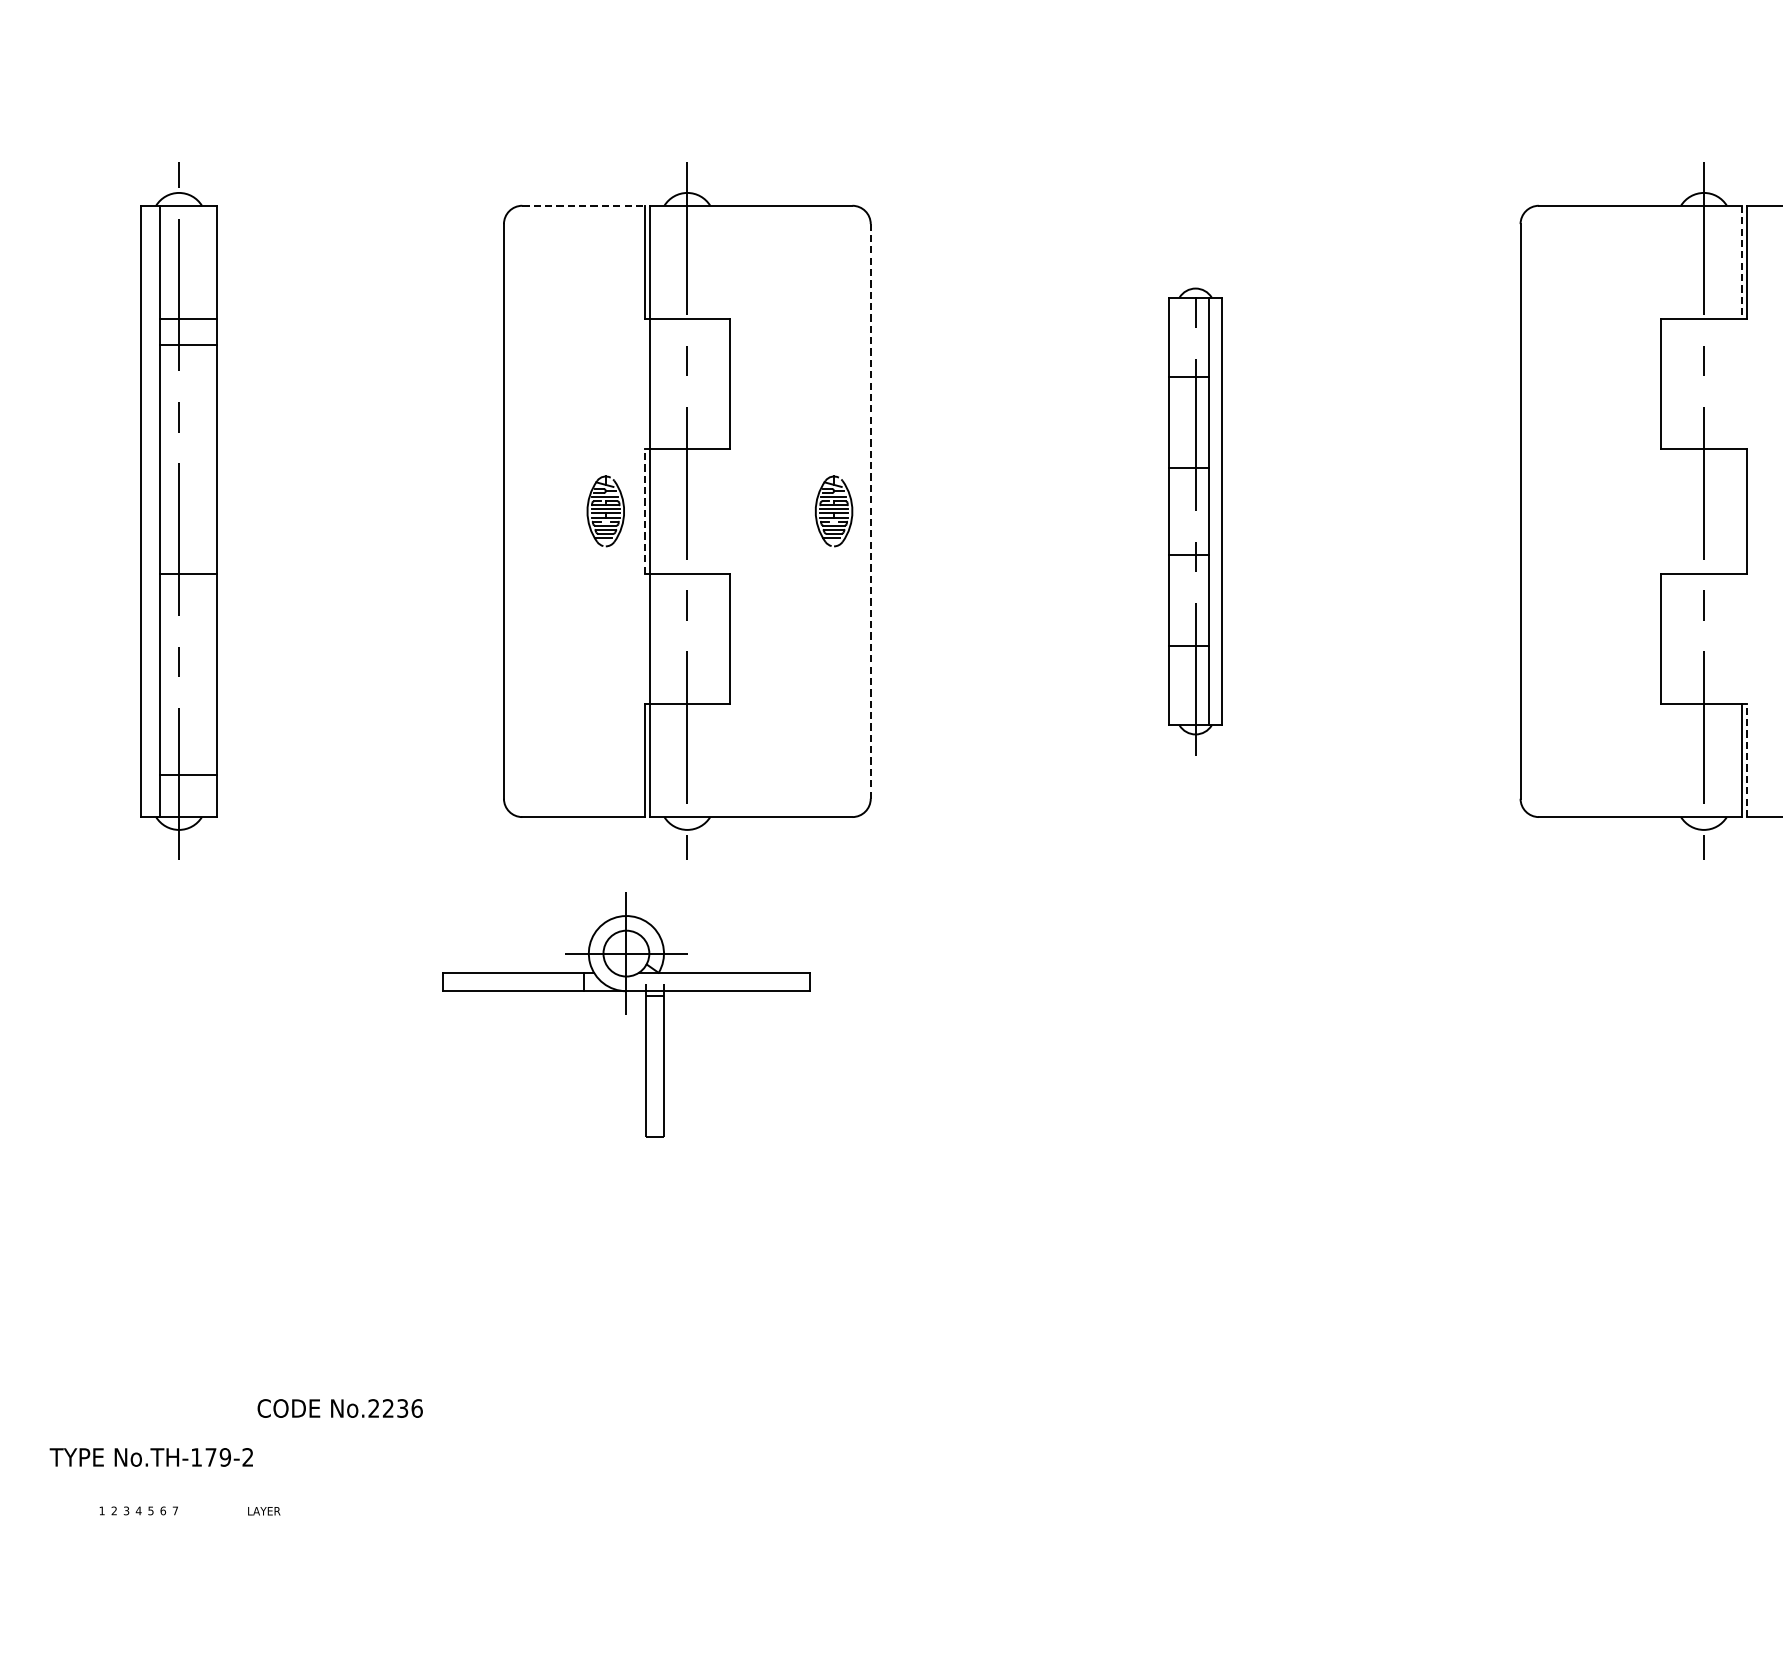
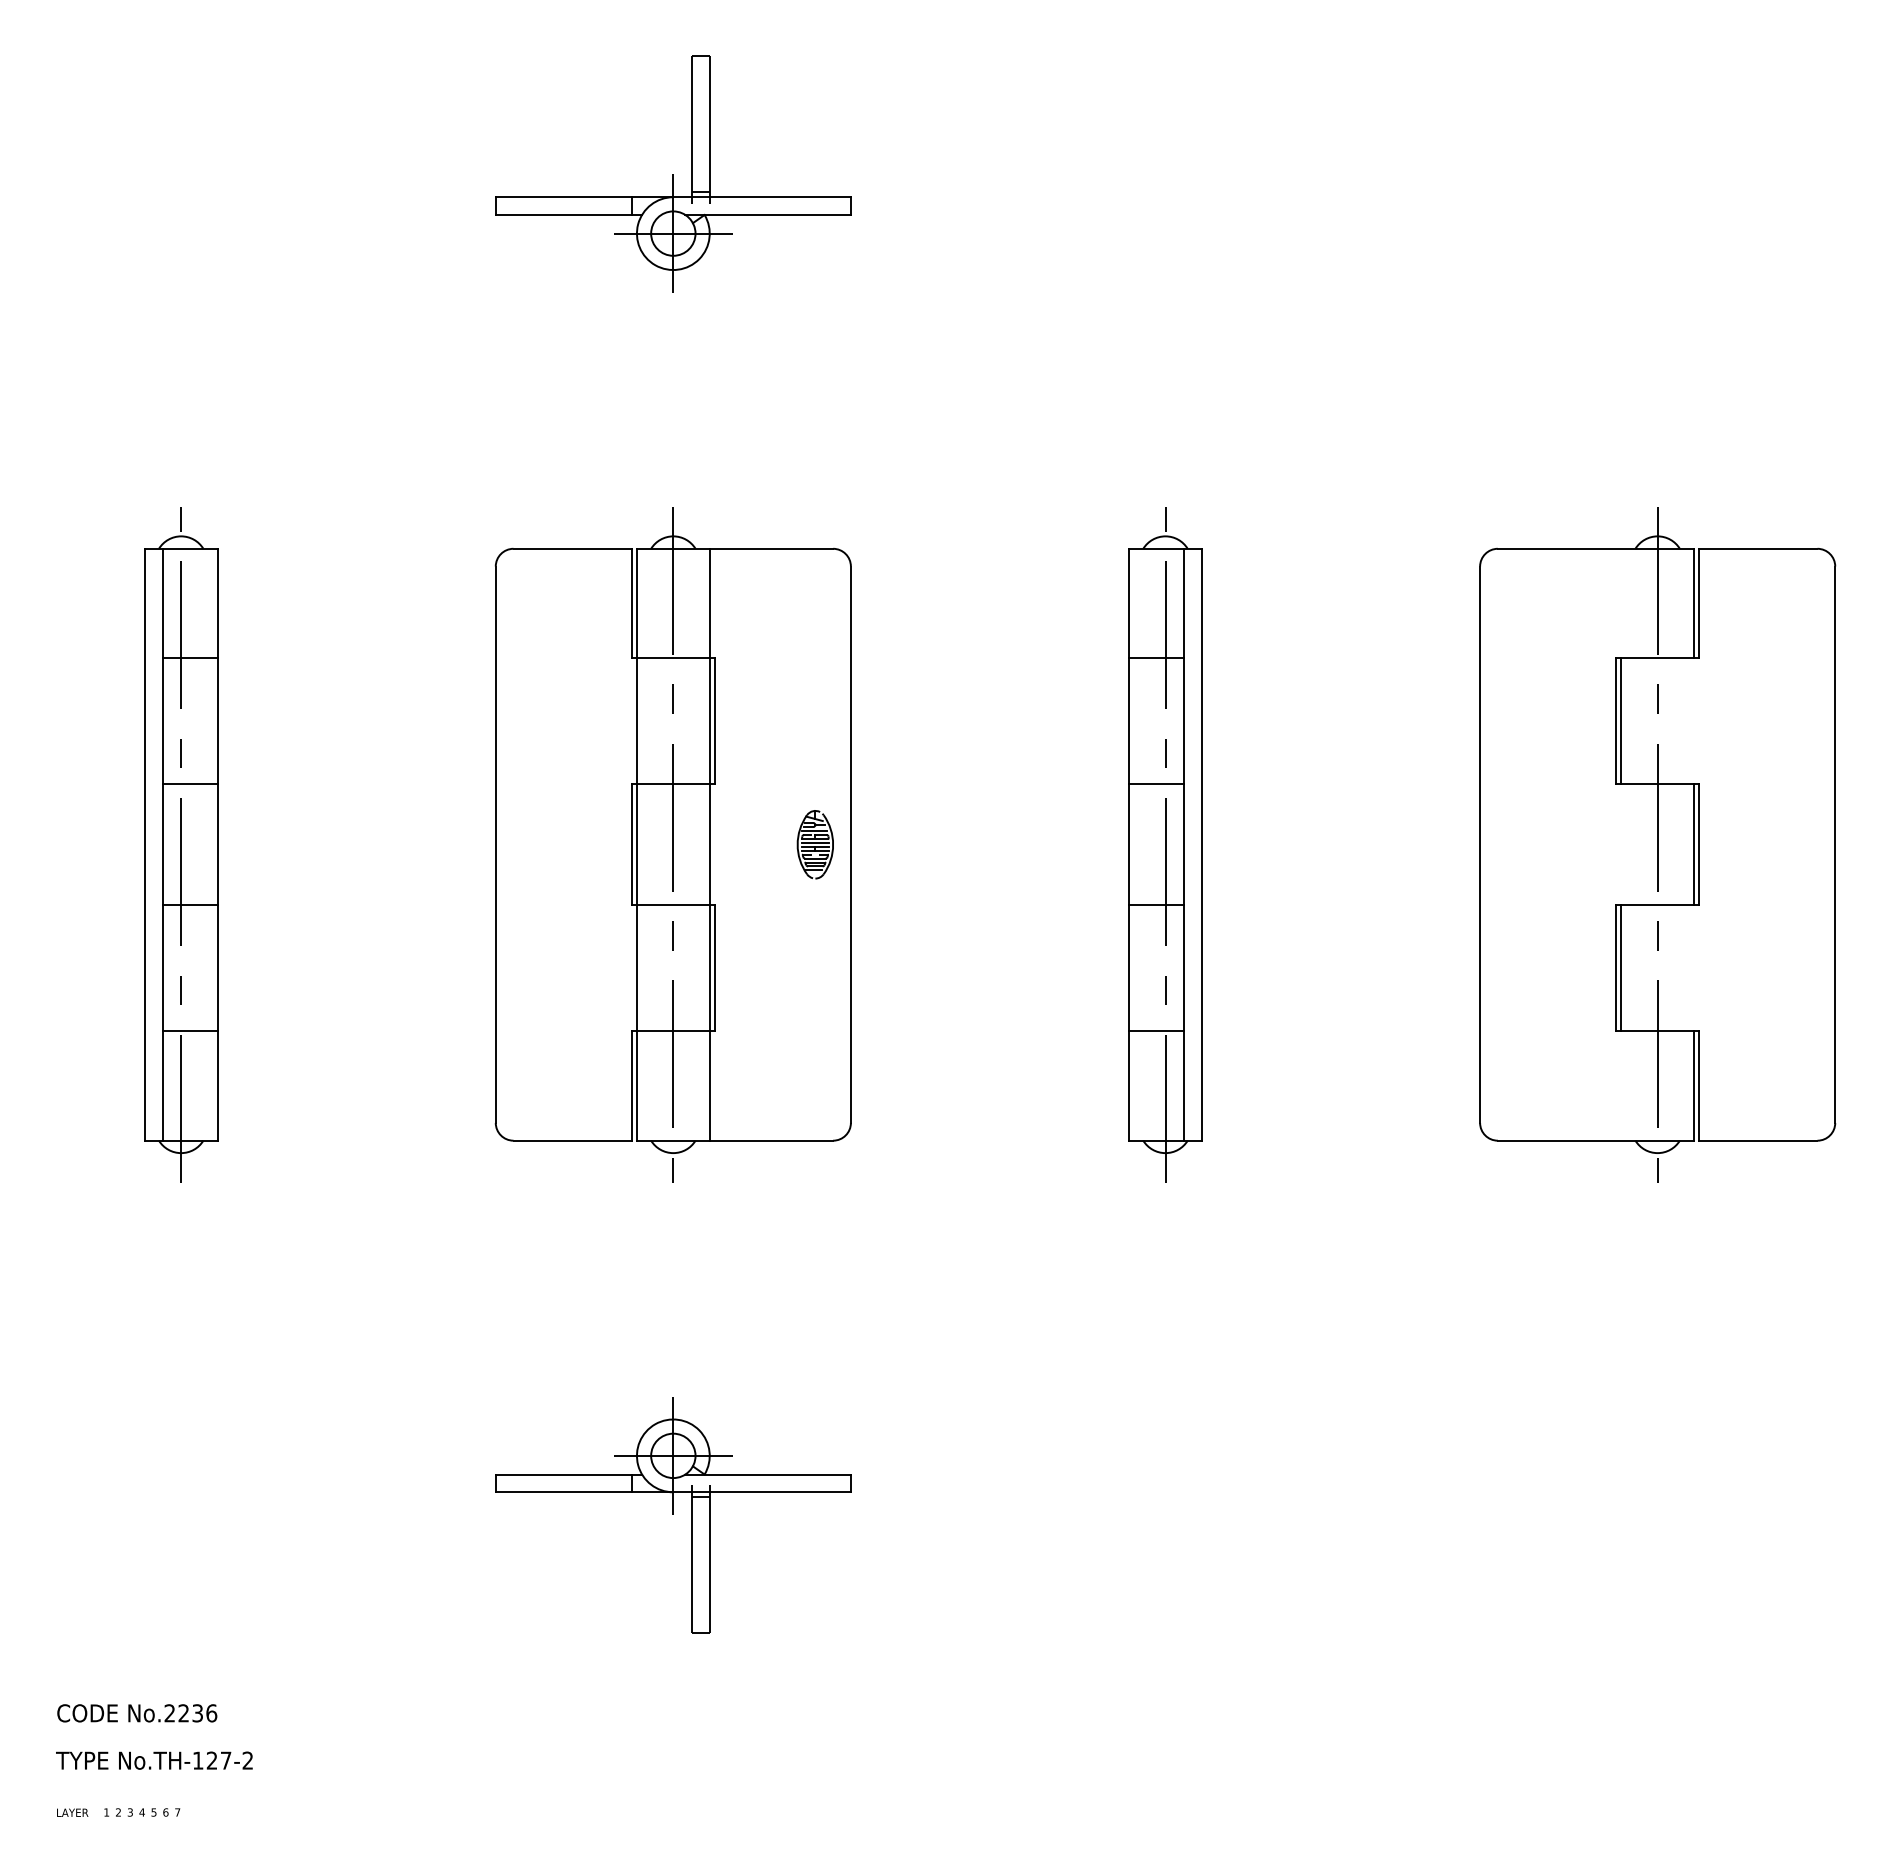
line: (584, 205) -> (573, 548), dashed -> solid
line: (1742, 262) -> (1694, 603), dashed -> solid
line: (187, 344) -> (189, 784), moved
line: (1666, 384) -> (1621, 721), added
part: (604, 511) -> (593, 844), removed
line: (644, 511) -> (631, 844), dashed -> solid
line: (724, 511) -> (709, 844), added
line: (870, 511) -> (850, 844), dashed -> solid
part: (1195, 511) -> (1165, 844), size x1.43
line: (1742, 511) -> (1694, 844), added
line: (1666, 639) -> (1621, 968), added
line: (1747, 760) -> (1699, 1085), dashed -> solid
line: (187, 775) -> (189, 1031), moved
part: (626, 1015) -> (673, 1515), moved
text: (340, 1408) -> (137, 1713), moved
text: (217, 1457) -> (218, 1760), No.TH-179-2 -> No.TH-127-2
text: (264, 1510) -> (72, 1812), moved

